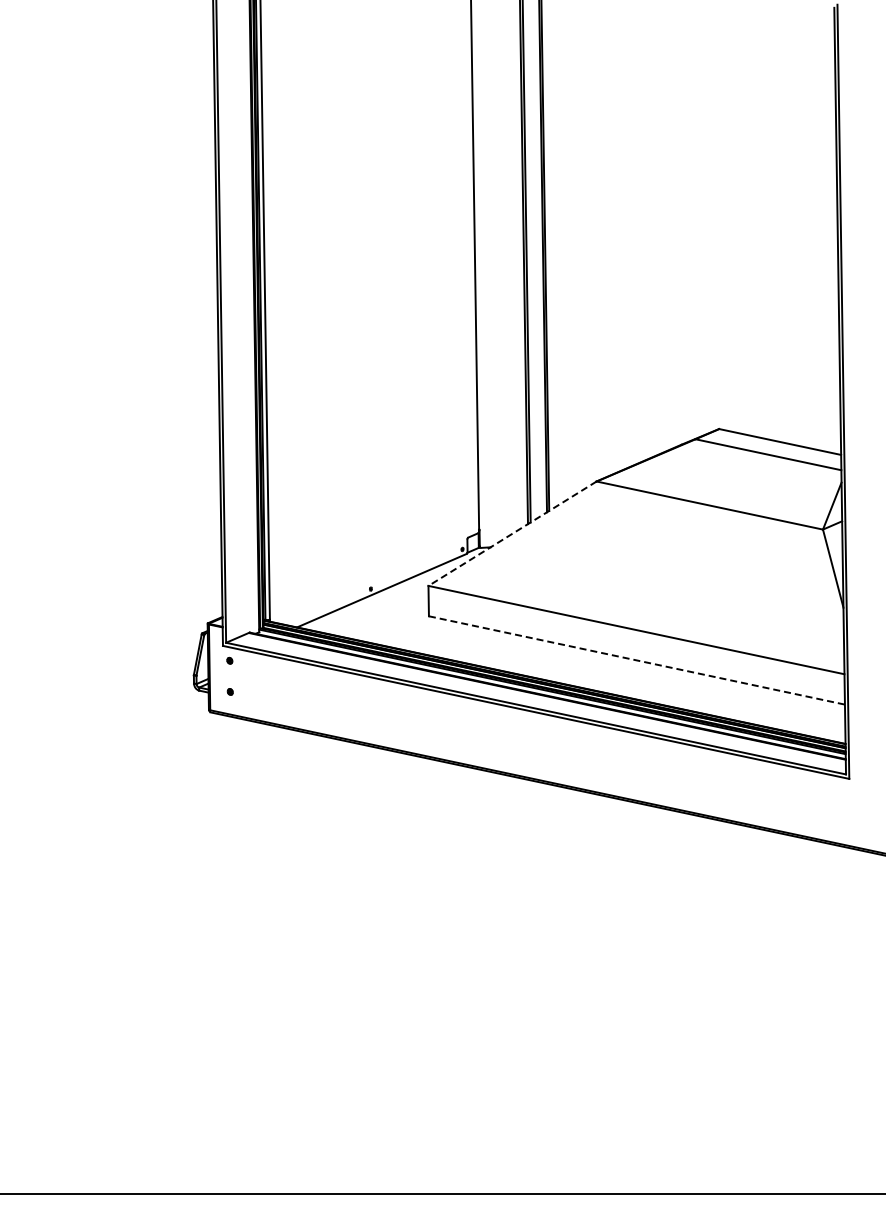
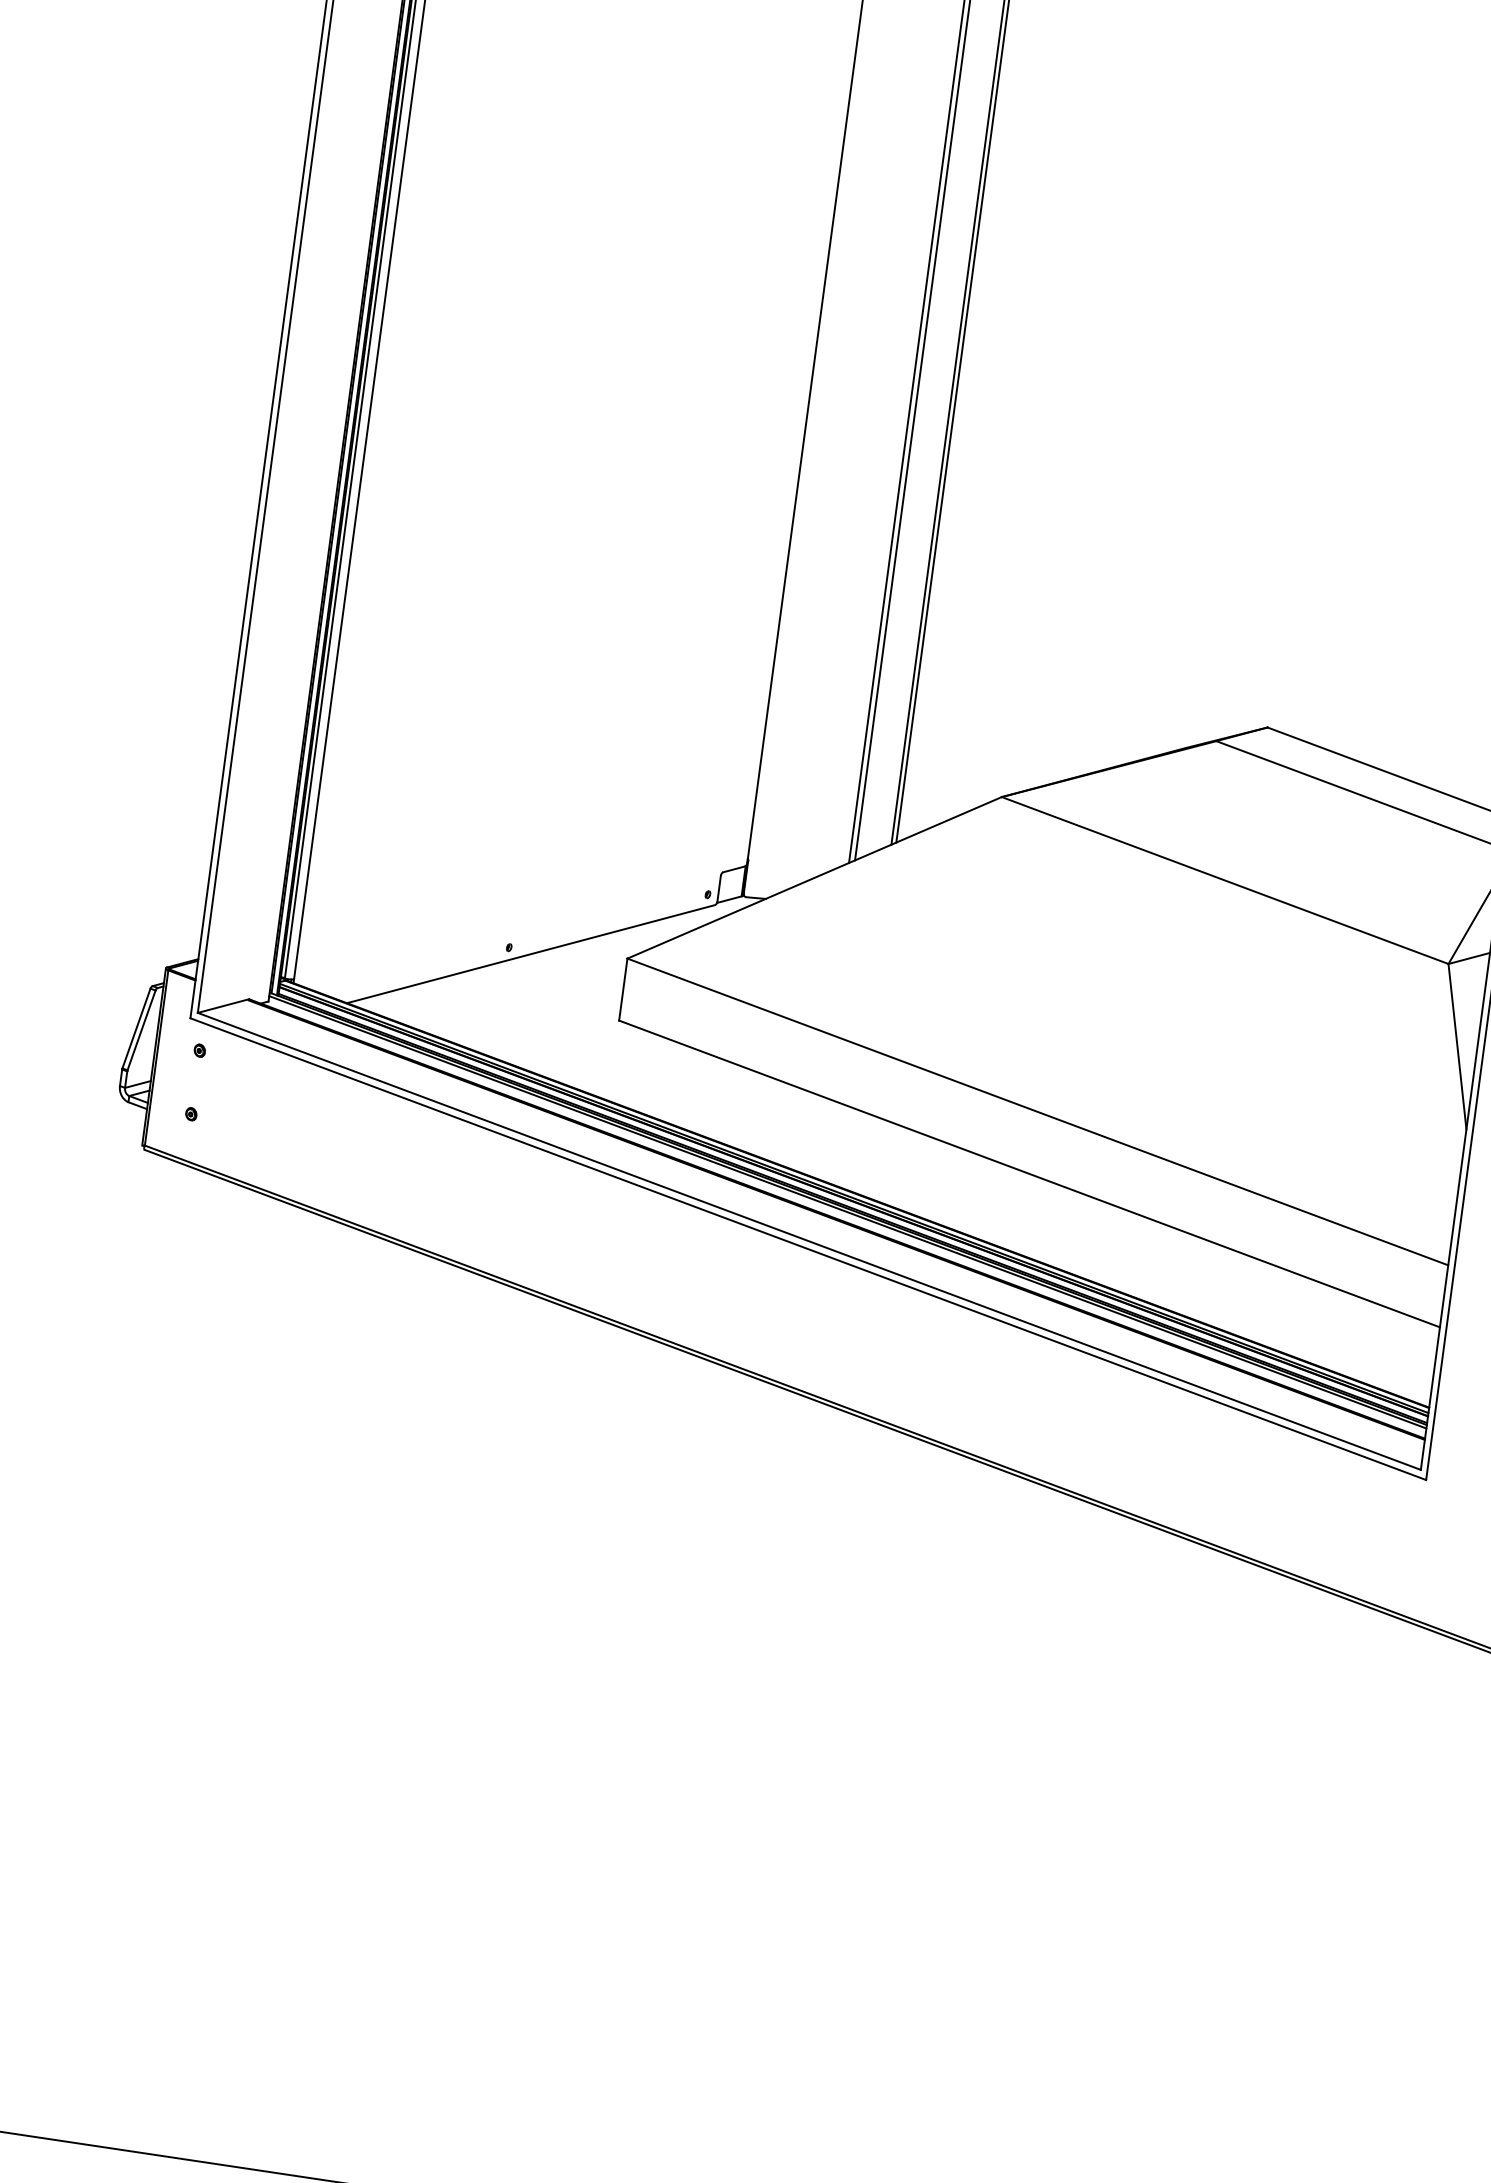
line: (512, 533) -> (814, 877), dashed -> solid
line: (636, 660) -> (1028, 1173), dashed -> solid

